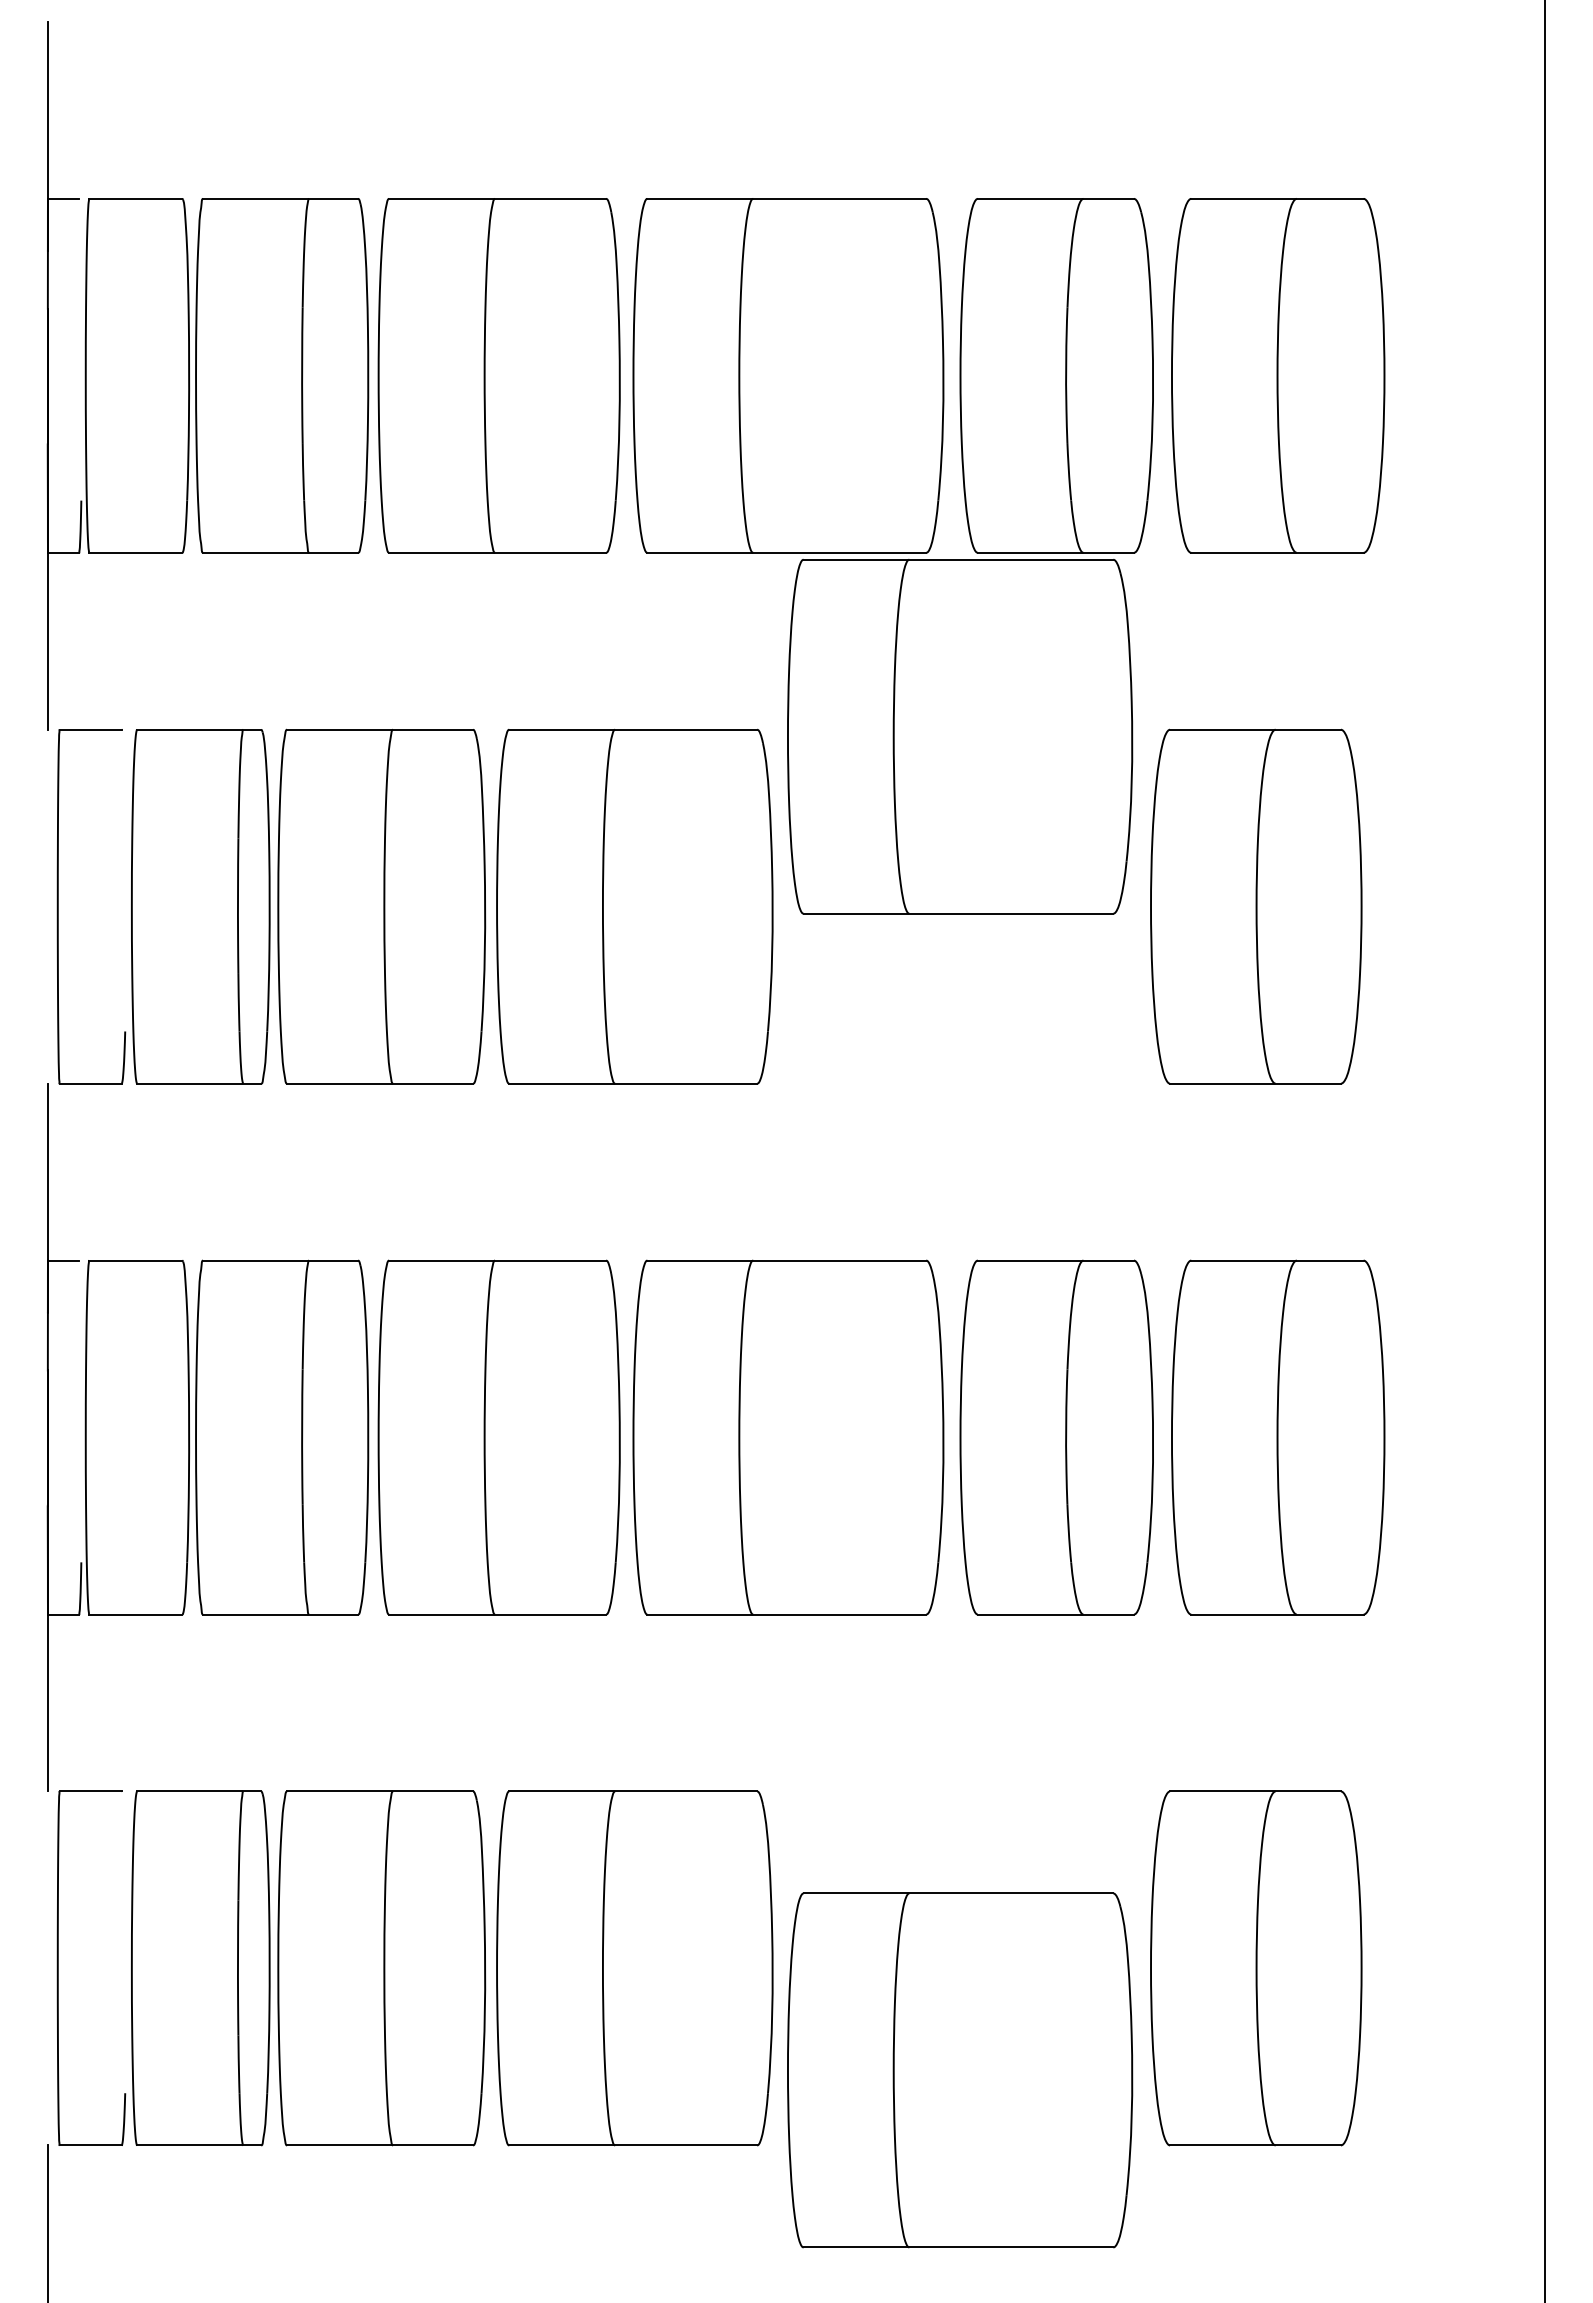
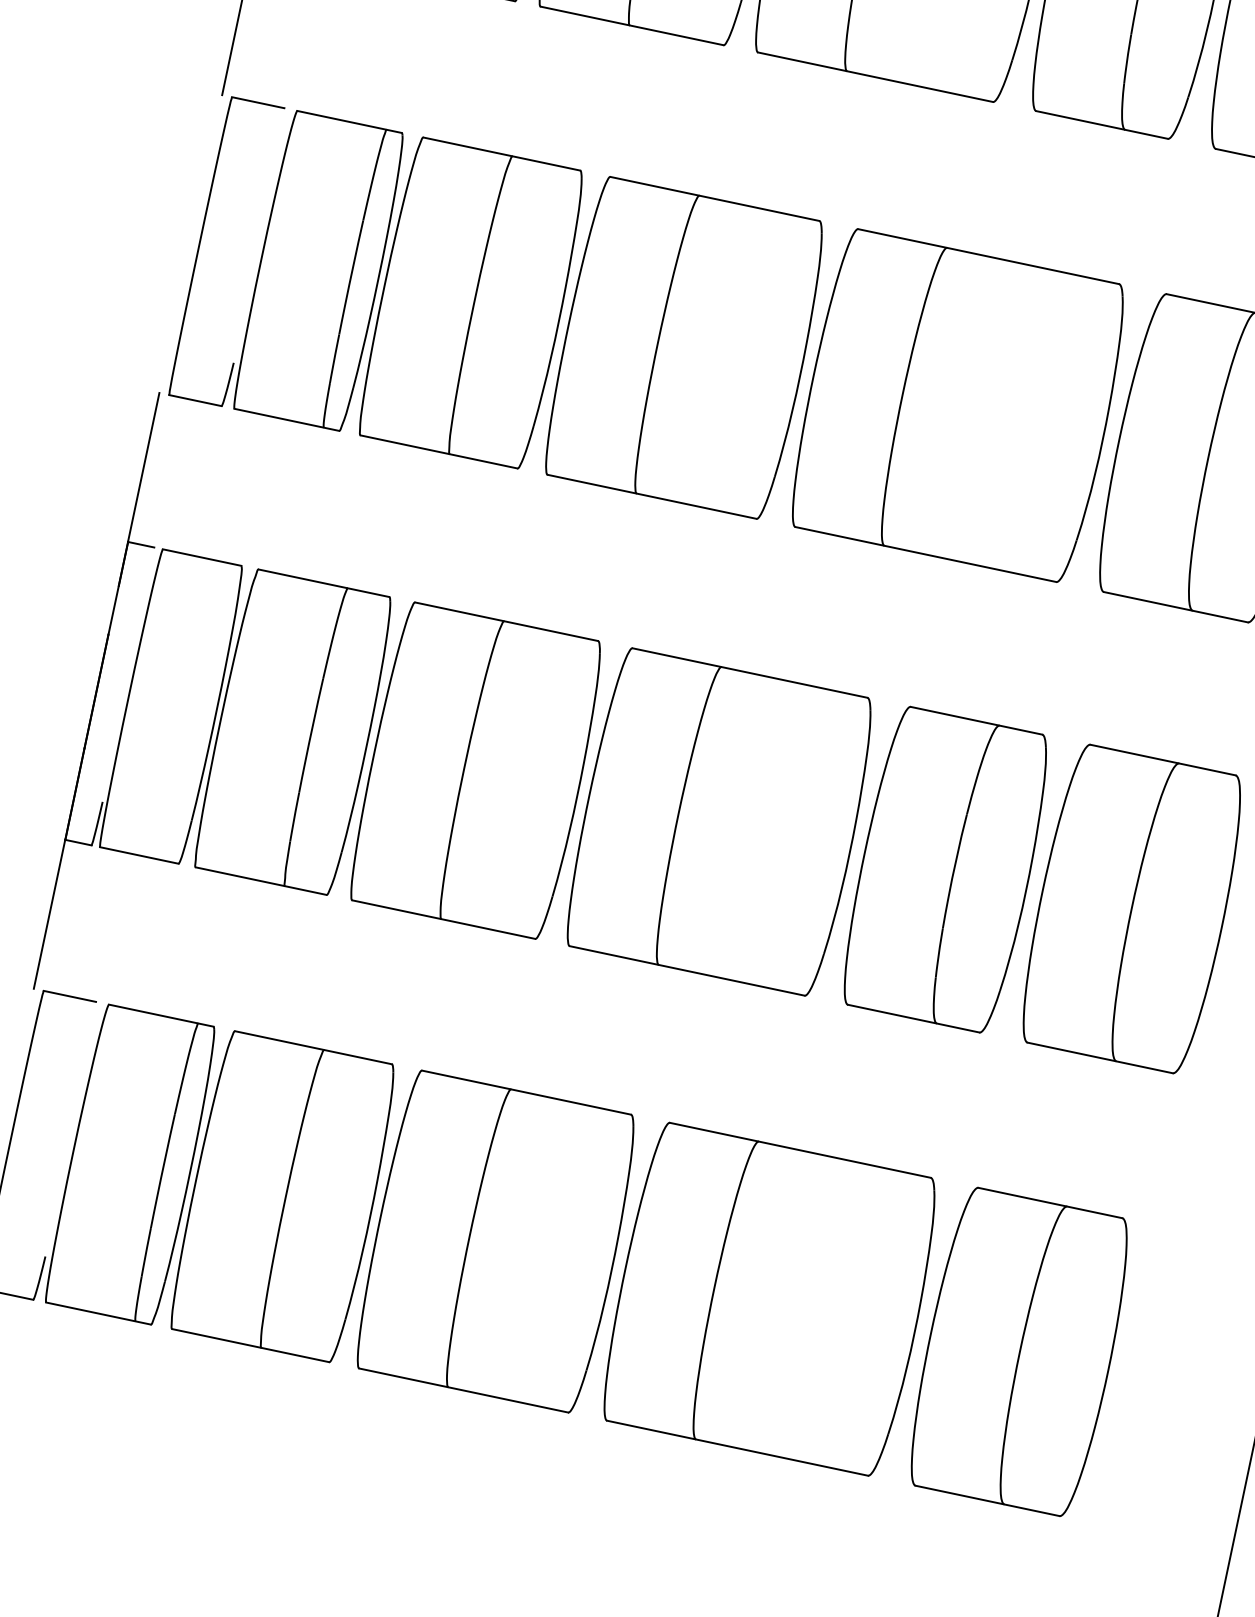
part: (960, 736) -> (959, 405), moved
part: (960, 2070) -> (770, 1299), moved

